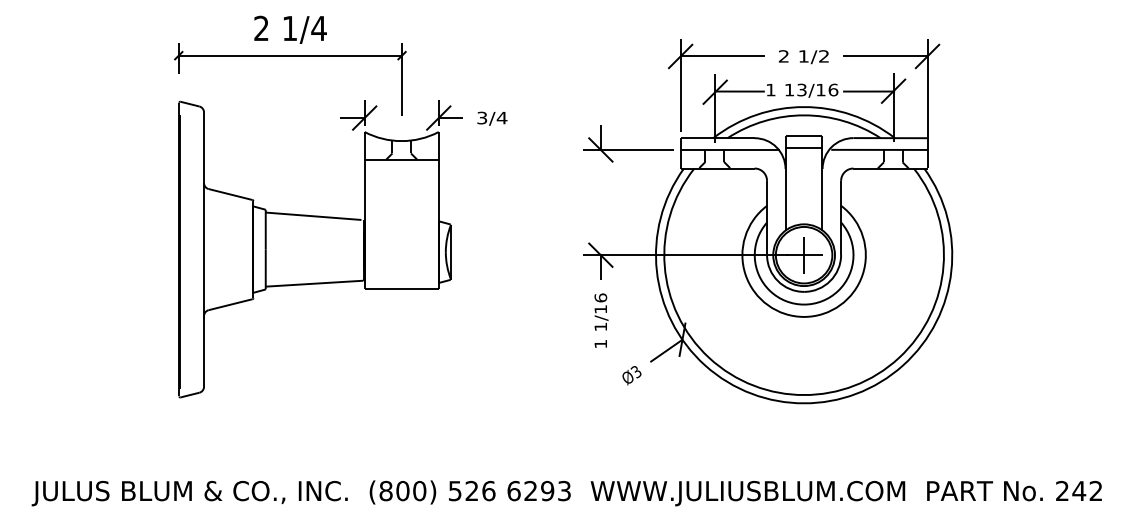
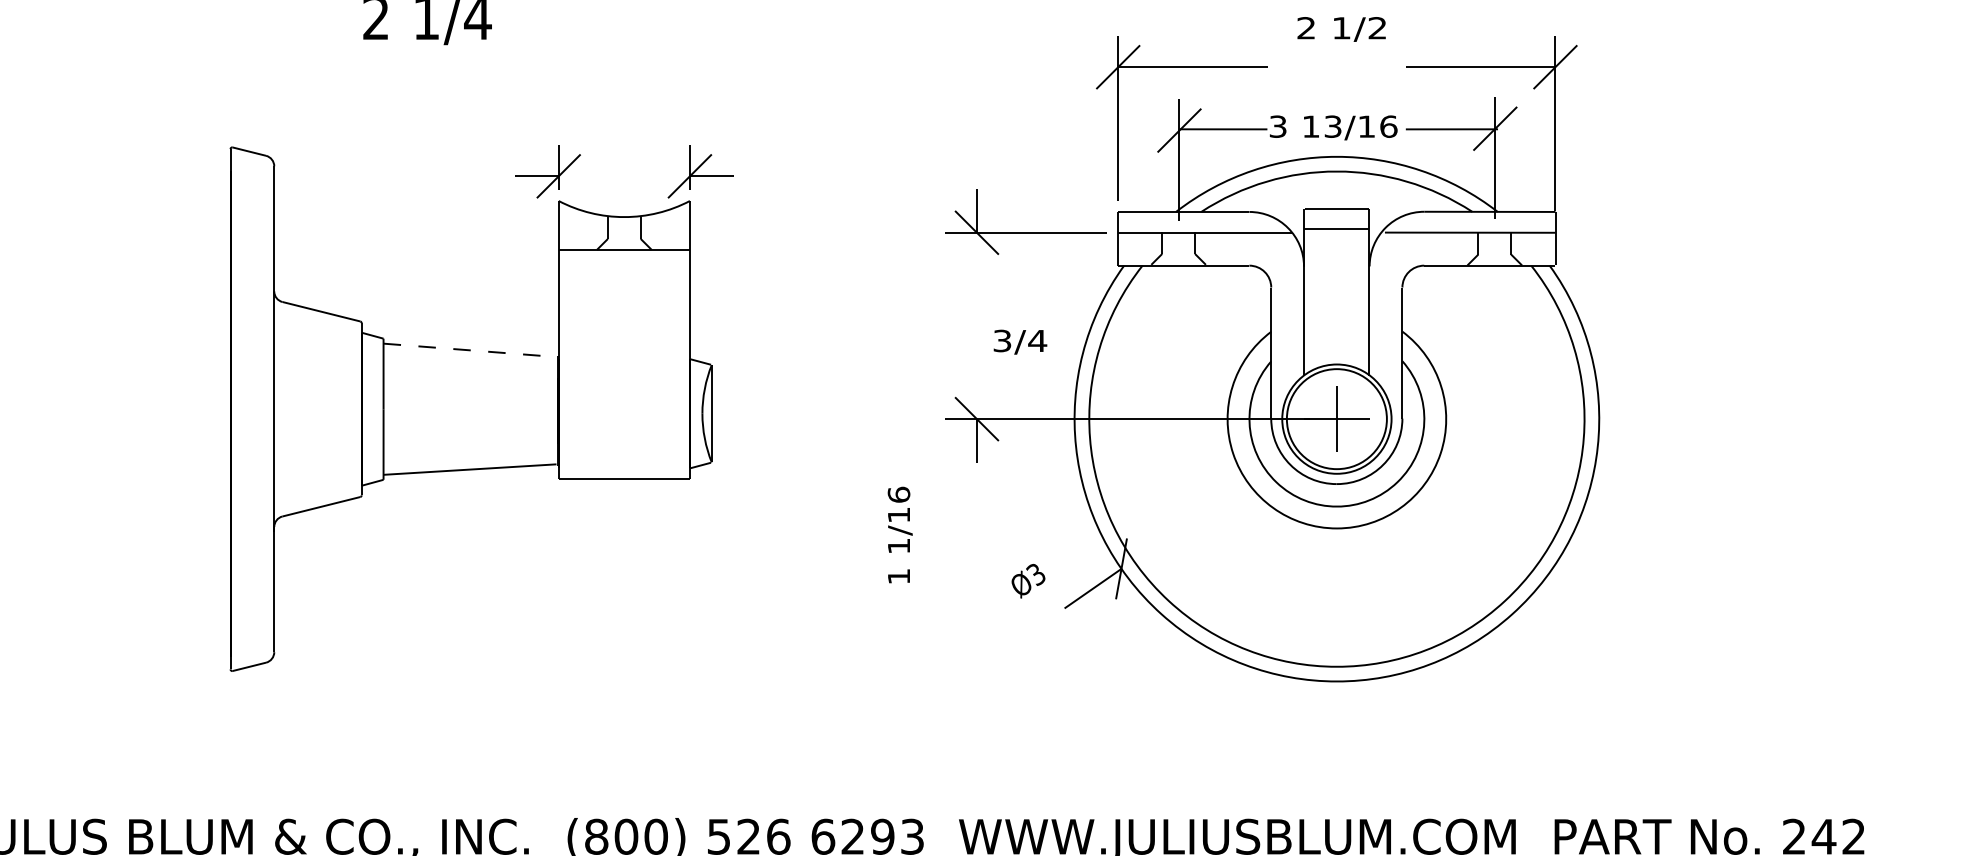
part: (290, 56) -> (427, 67), removed
text: (803, 57) -> (1341, 30), moved
text: (770, 89) -> (1277, 125), 1 -> 3
text: (492, 118) -> (1020, 341), moved
line: (313, 216) -> (468, 350), solid -> dashed
text: (601, 320) -> (900, 534), moved
text: (631, 375) -> (1027, 580), moved

